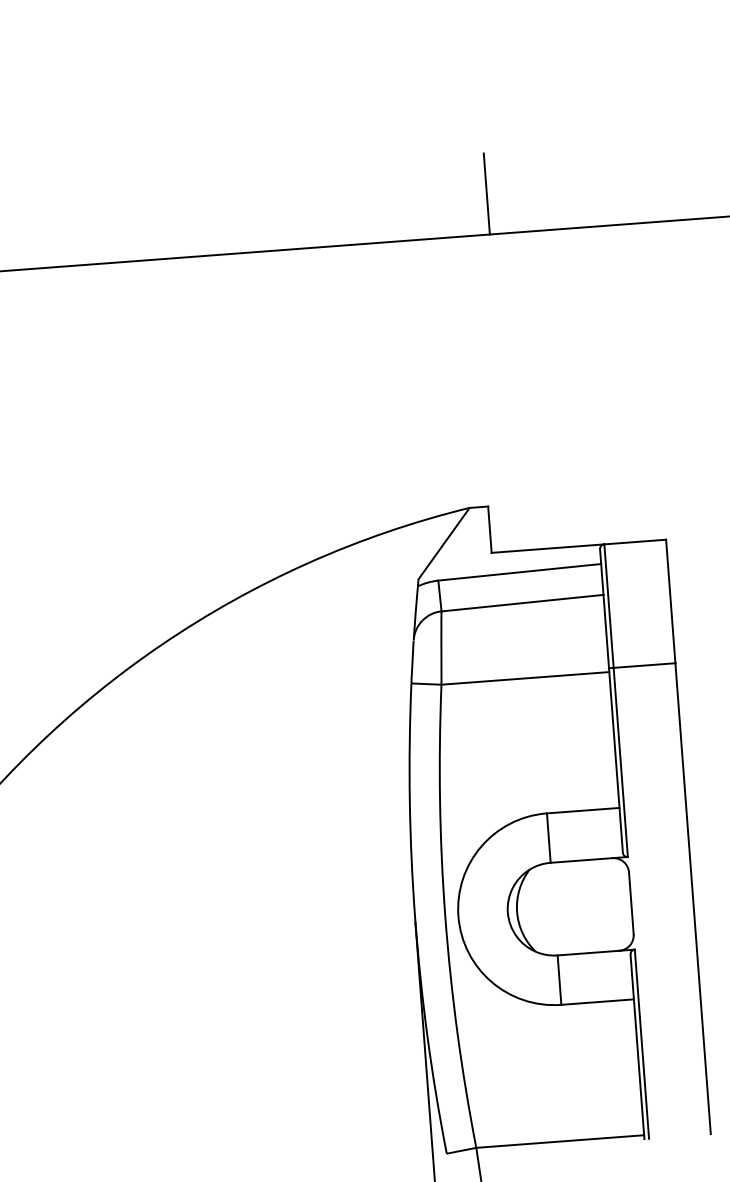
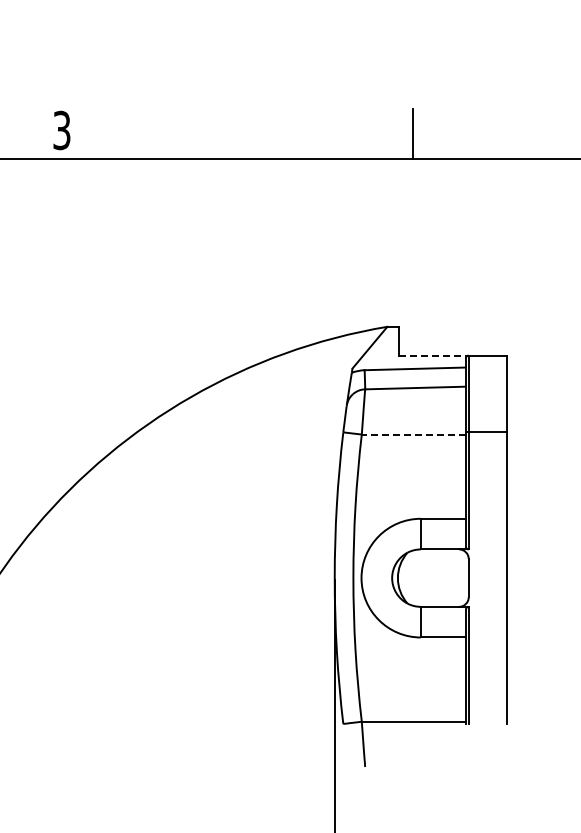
line: (547, 548) -> (433, 355), solid -> dashed
line: (524, 678) -> (413, 434), solid -> dashed

